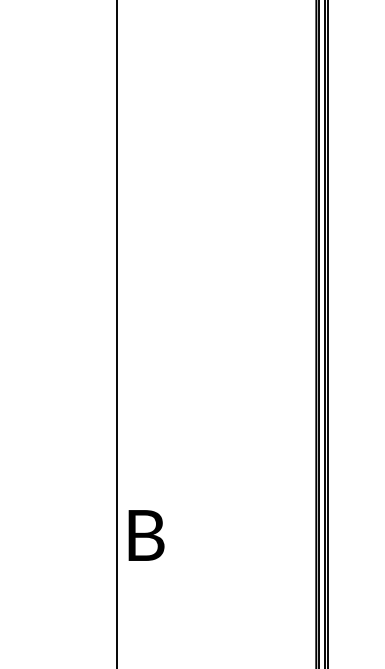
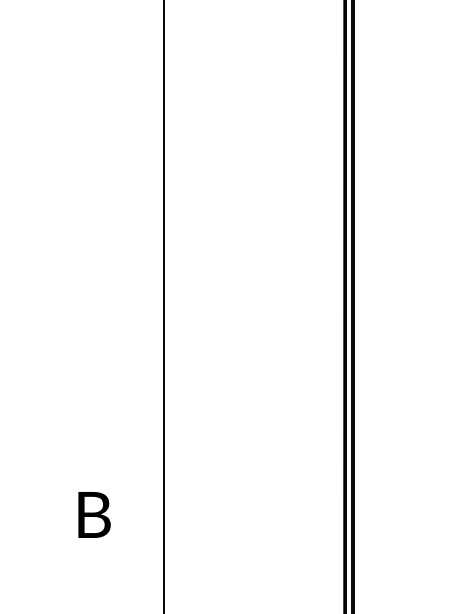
text: (146, 534) -> (94, 514), moved

